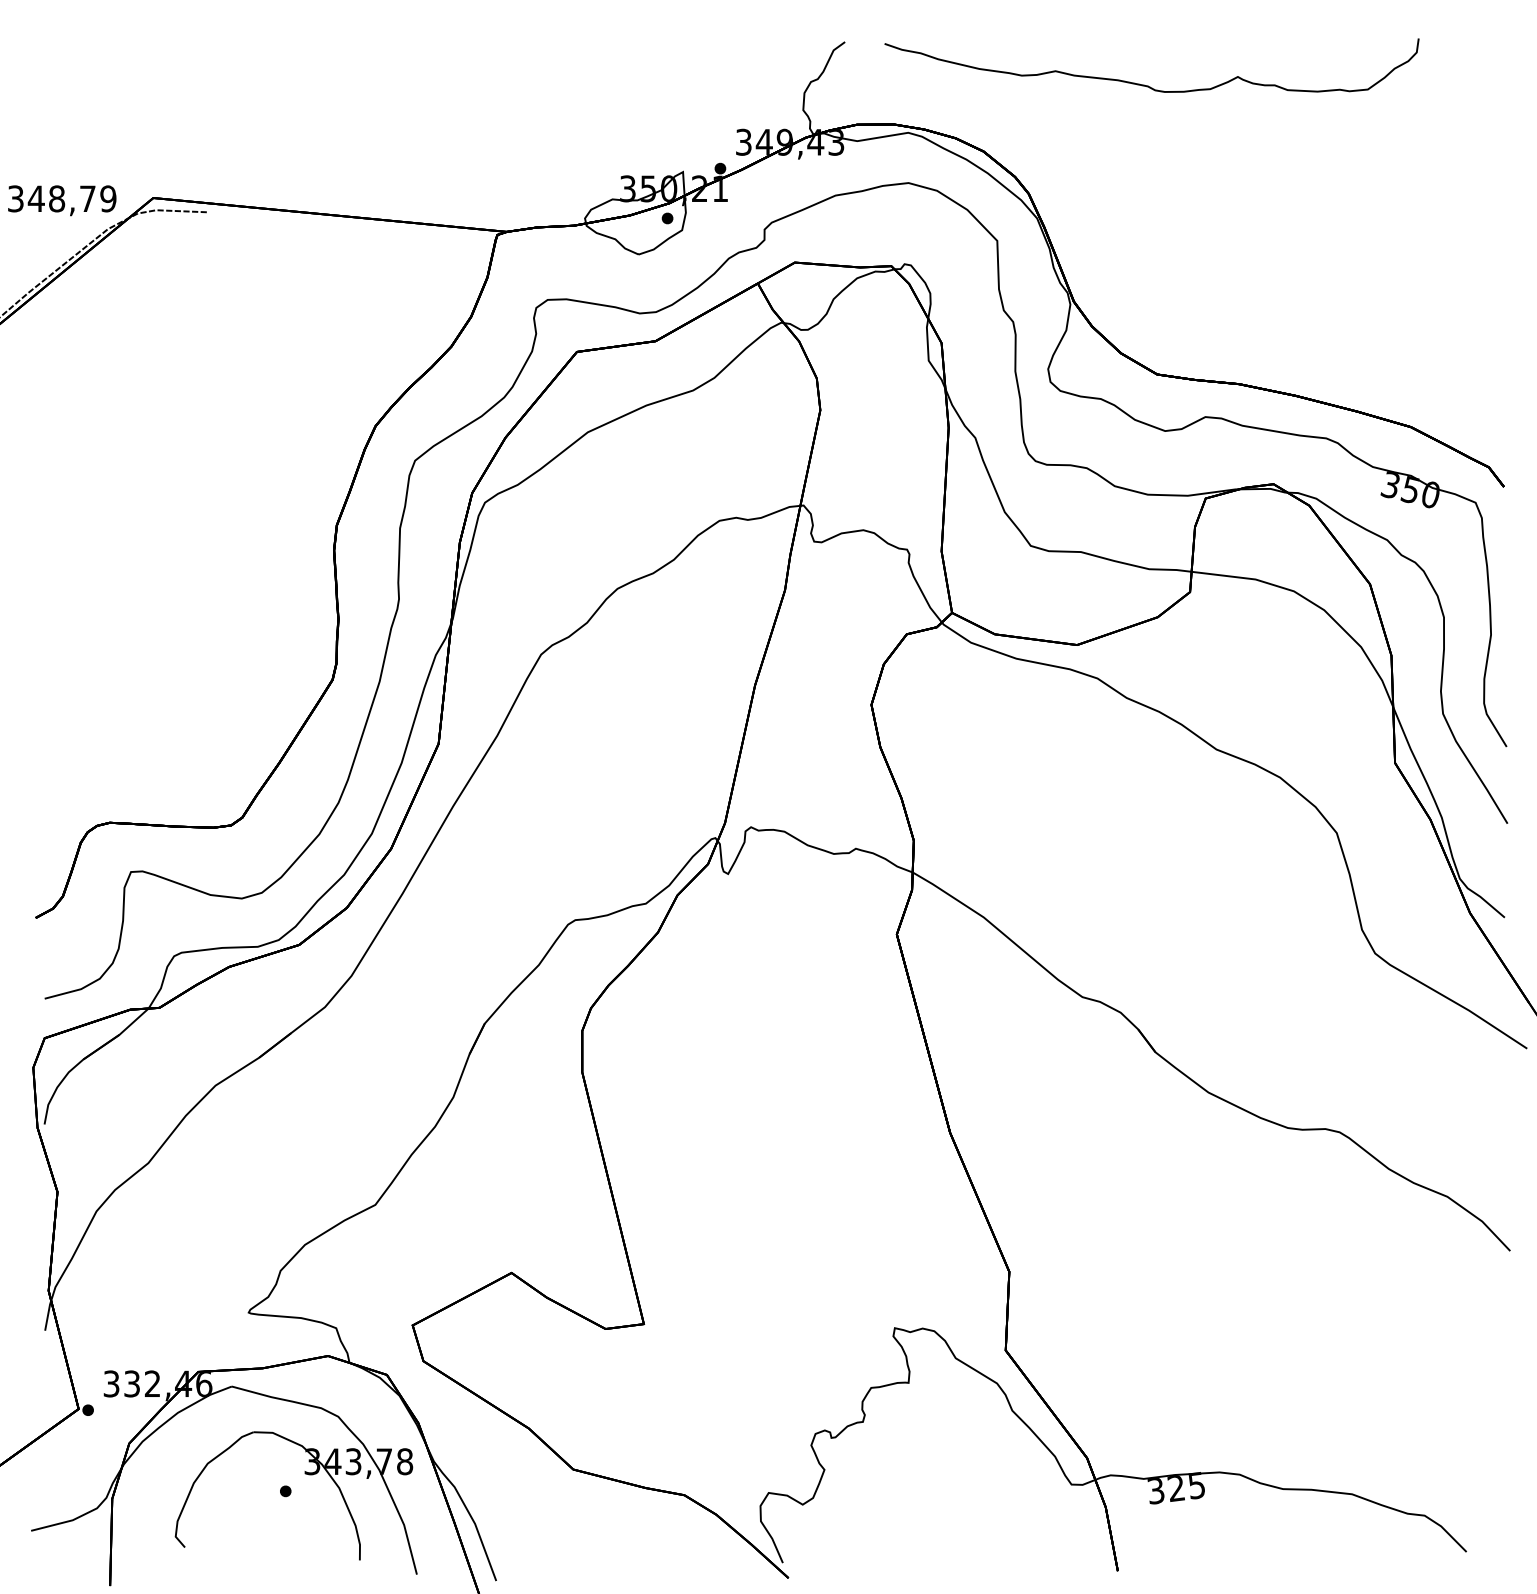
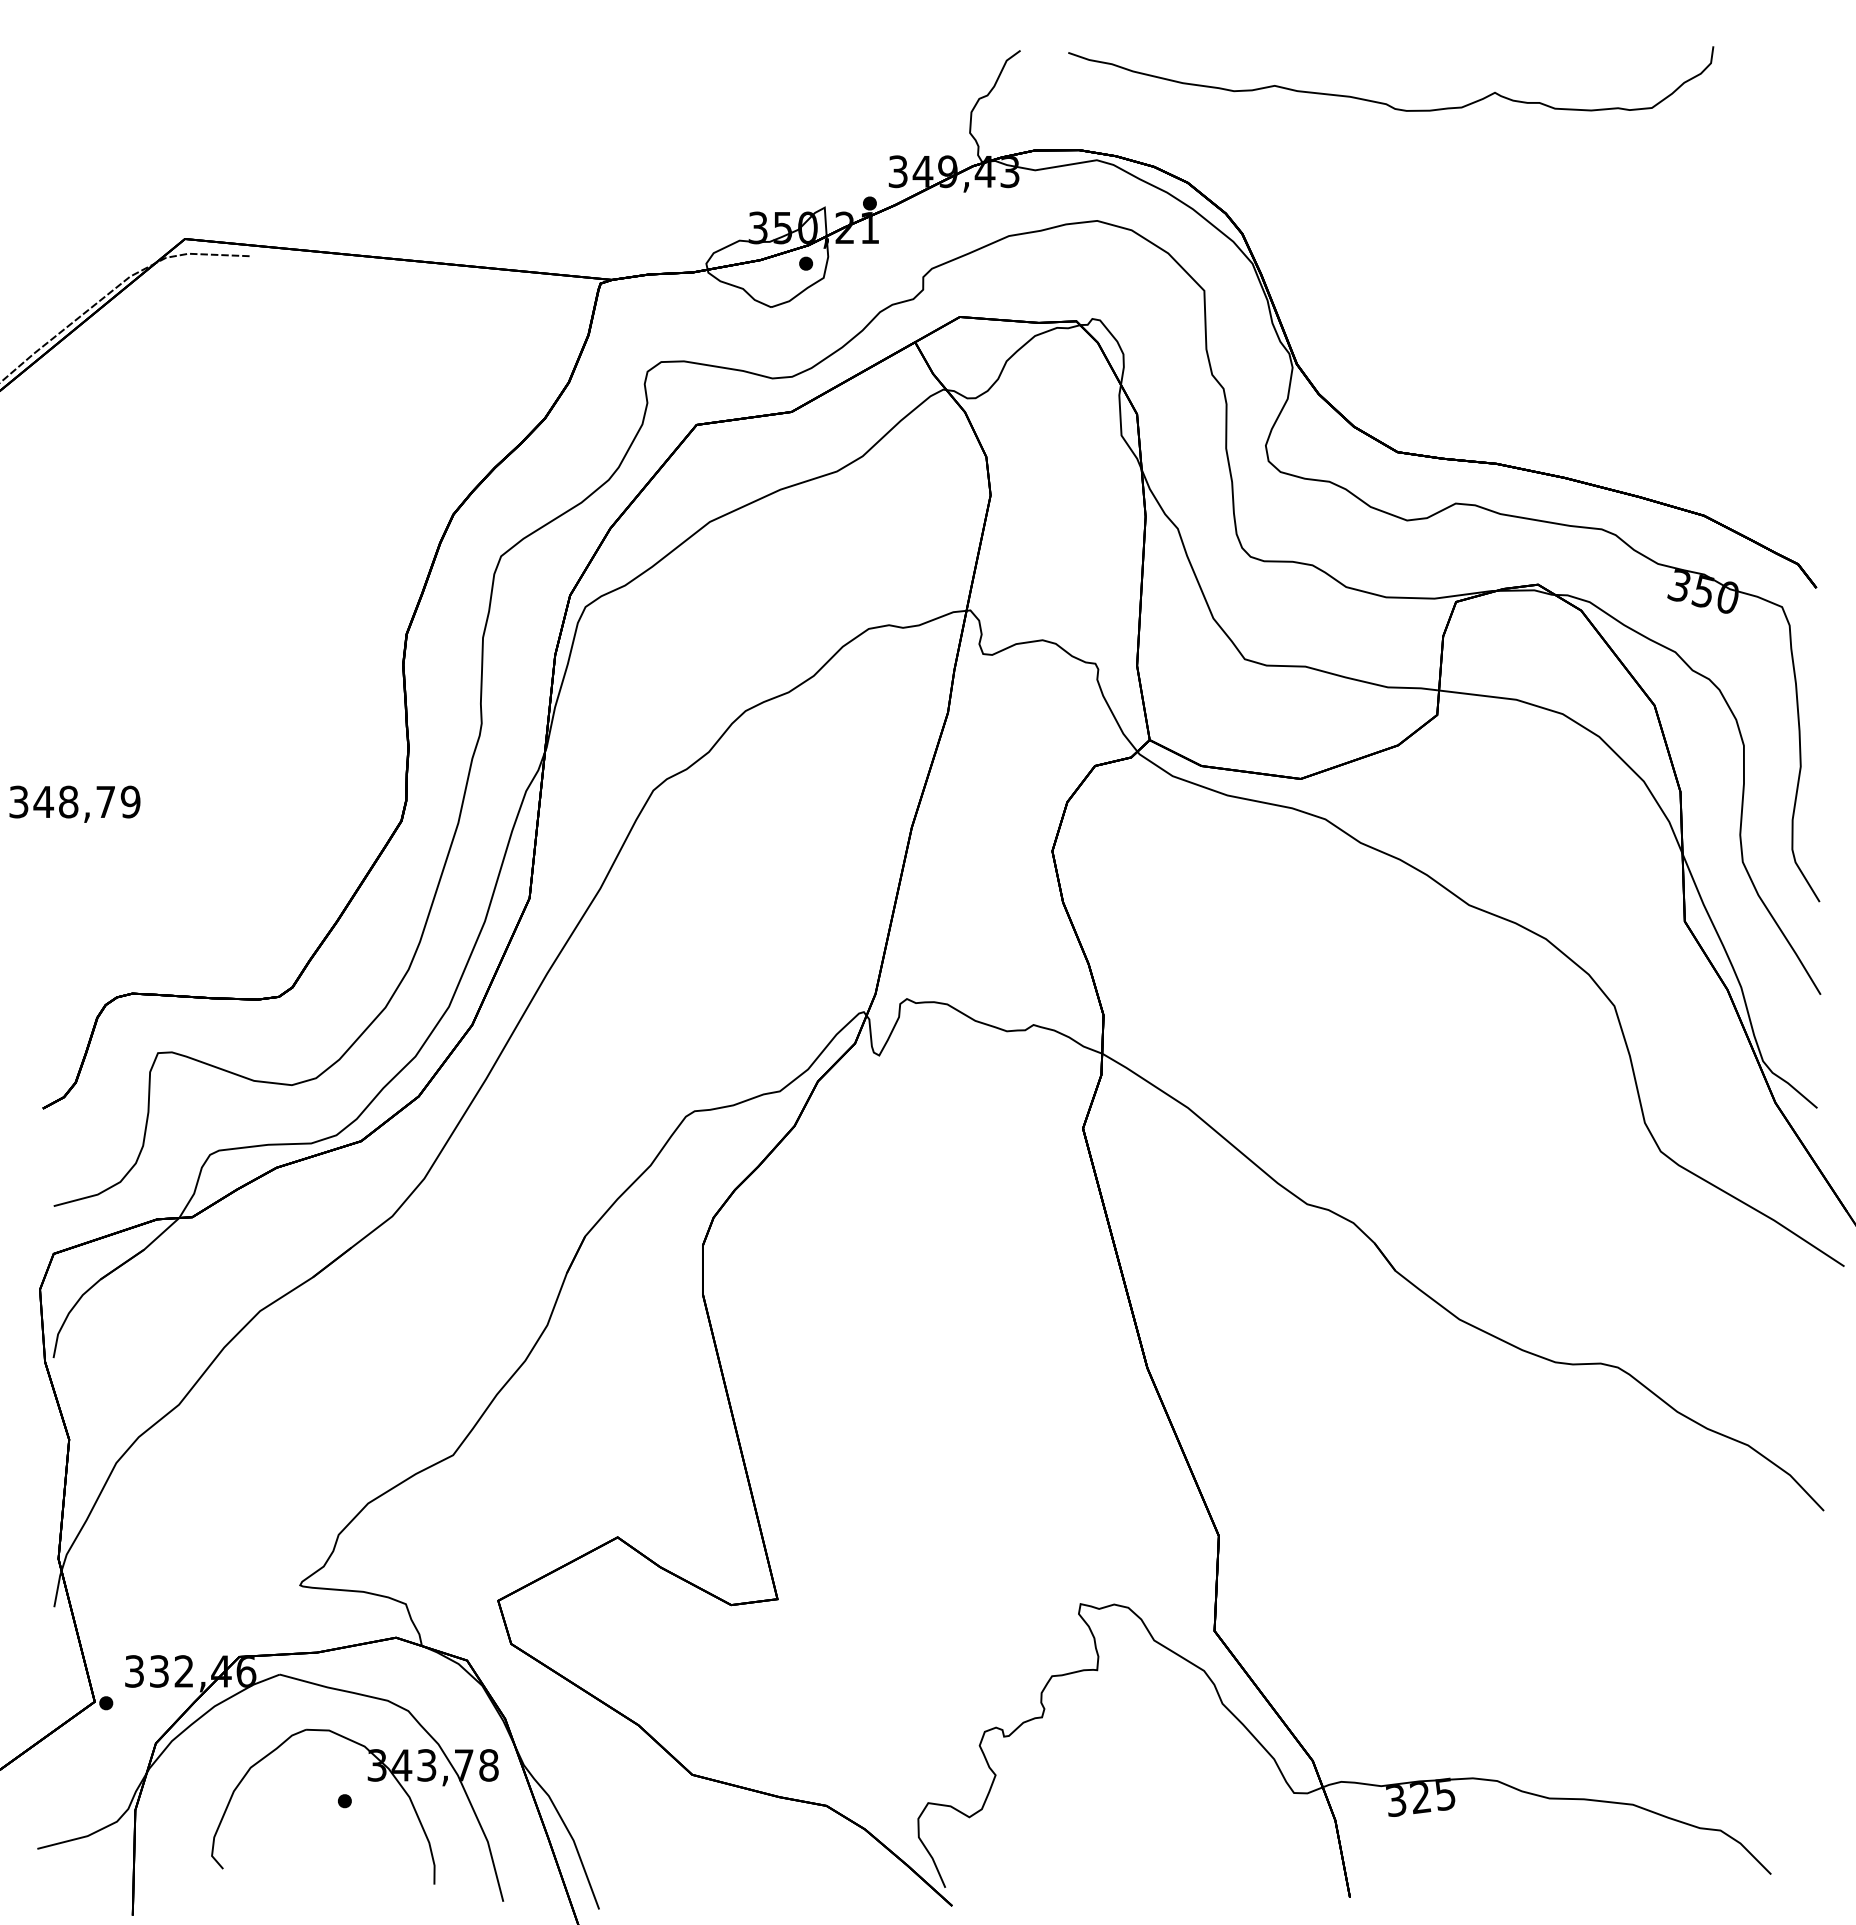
text: (61, 200) -> (74, 803), moved

